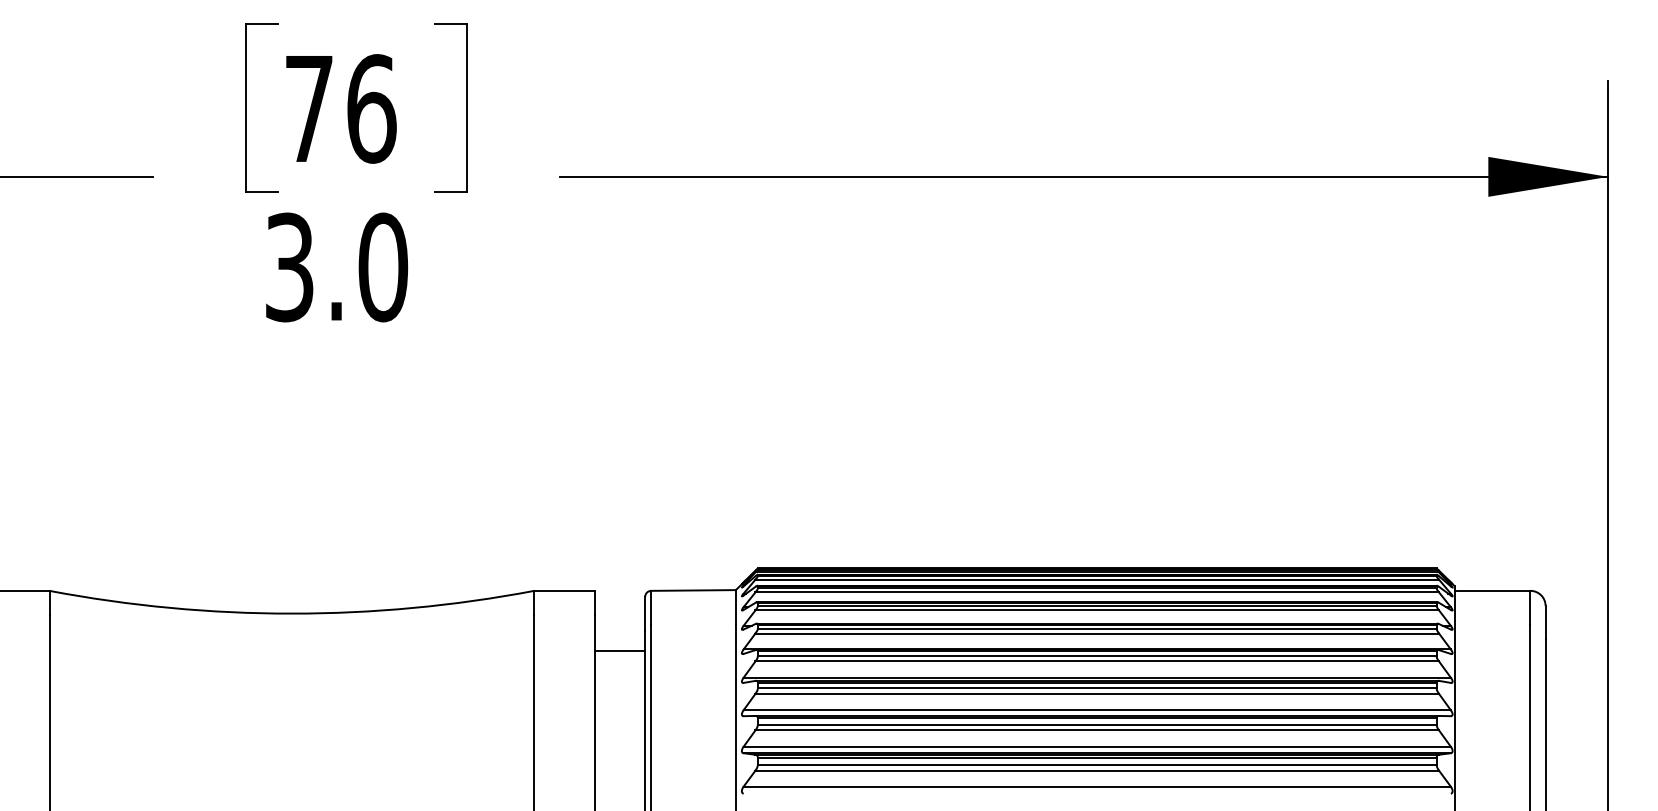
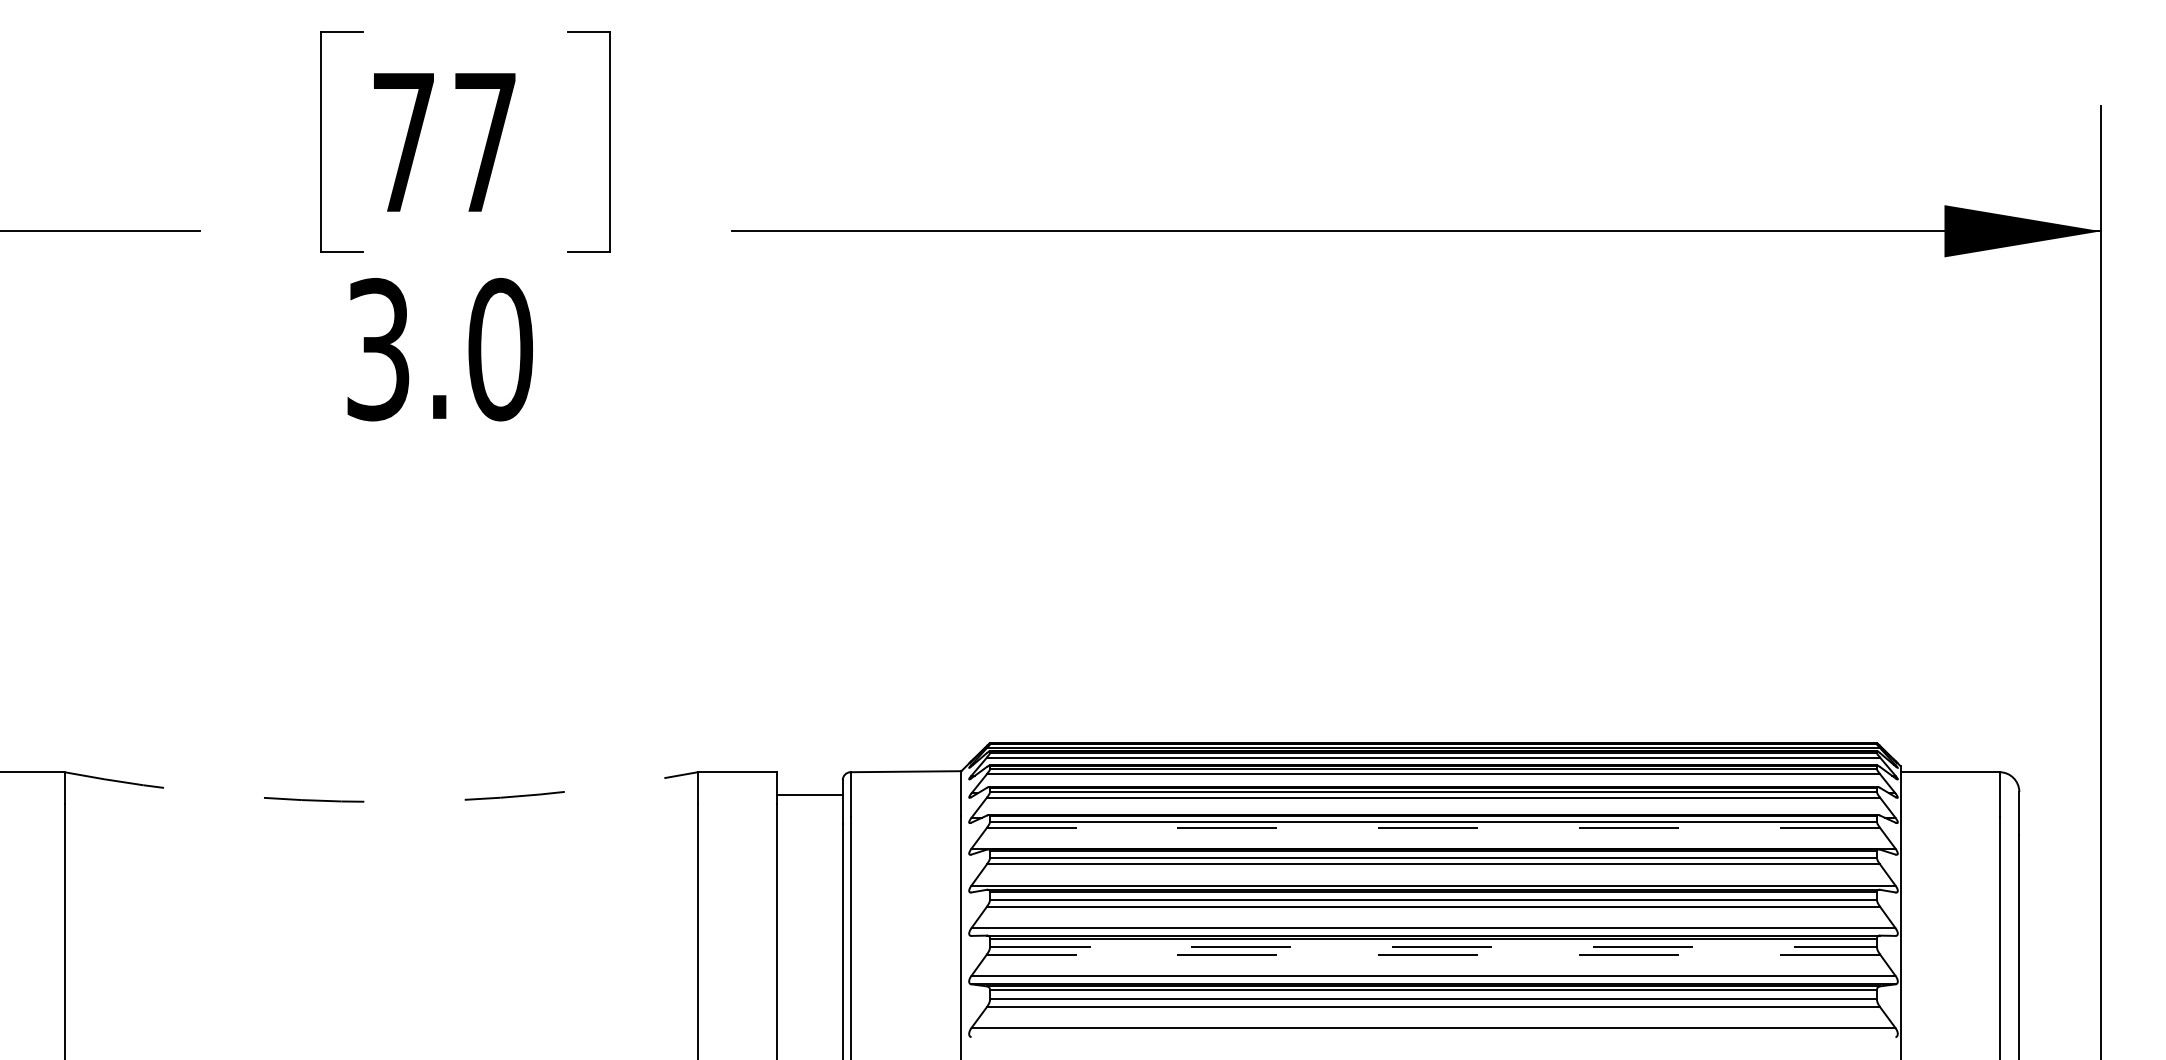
text: (371, 108) -> (485, 141), 76 -> 77
arc: (291, 613) -> (380, 801), solid -> dashed
line: (1097, 633) -> (1433, 827), solid -> dashed
line: (619, 651) -> (809, 795), moved
line: (1097, 724) -> (1433, 946), solid -> dashed
line: (1097, 730) -> (1433, 954), solid -> dashed

